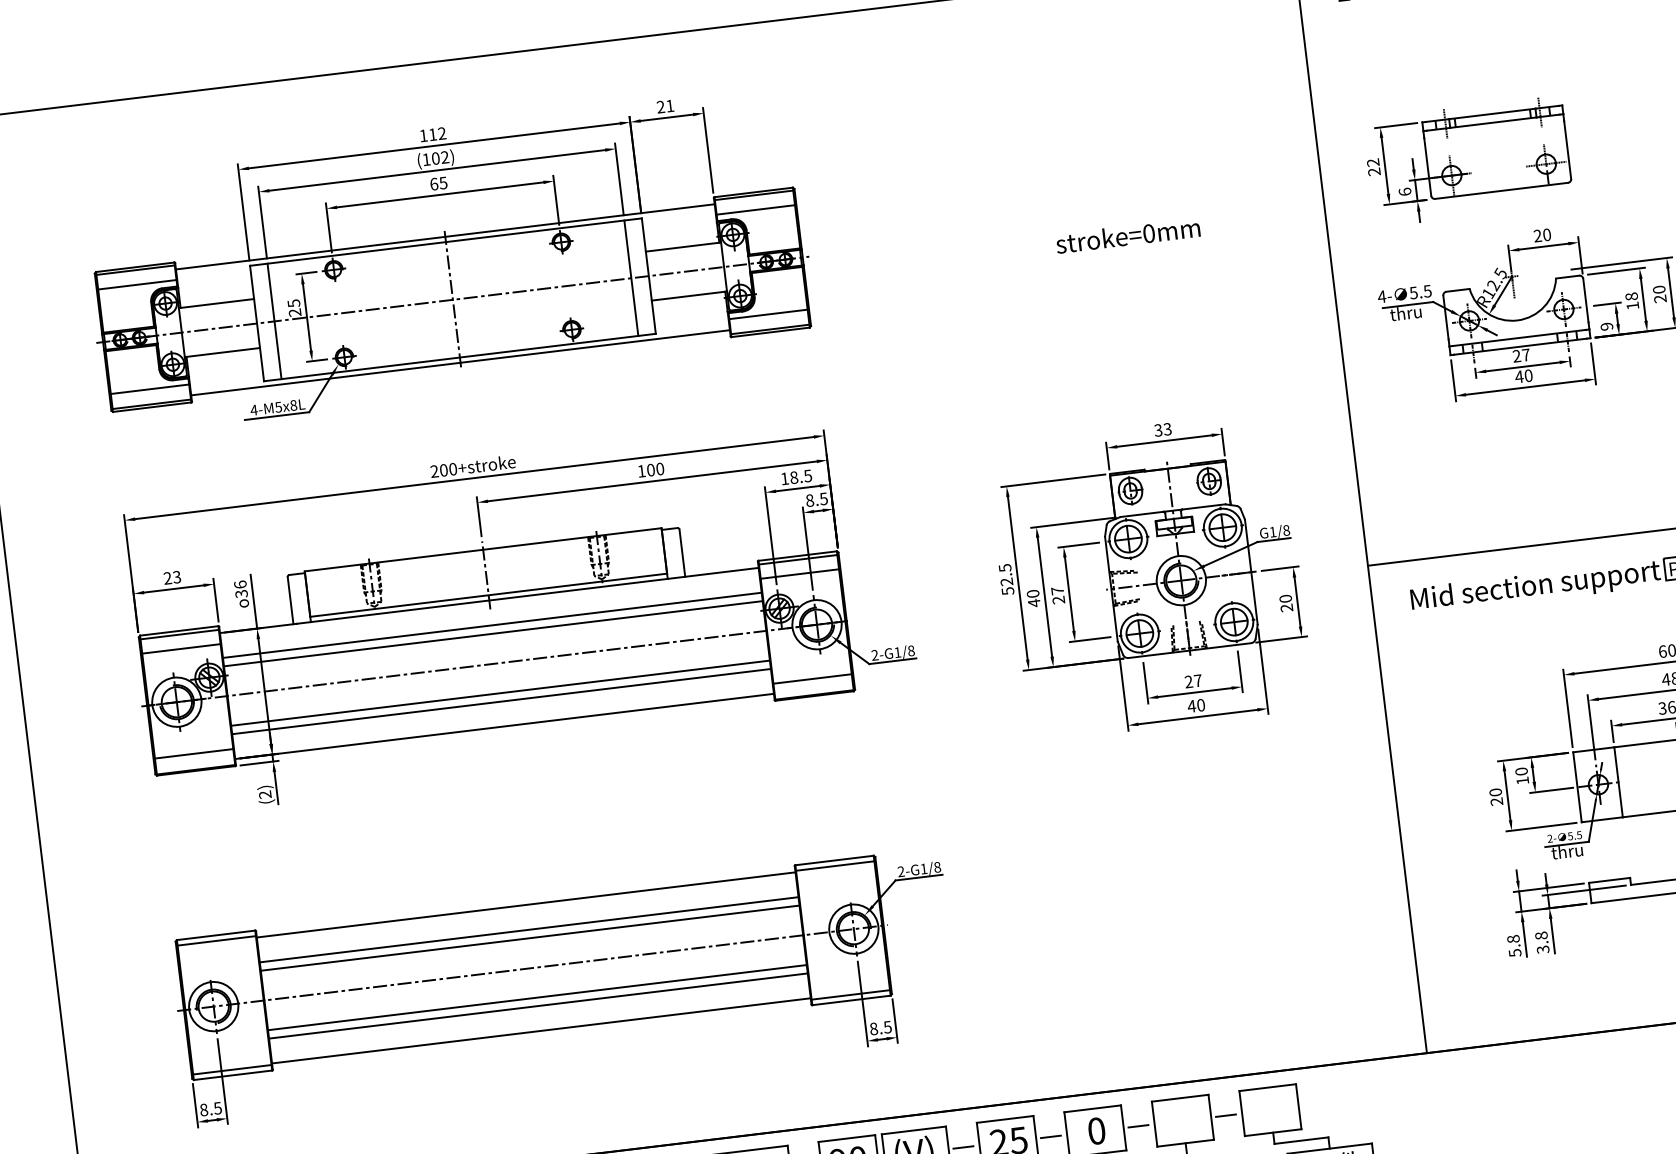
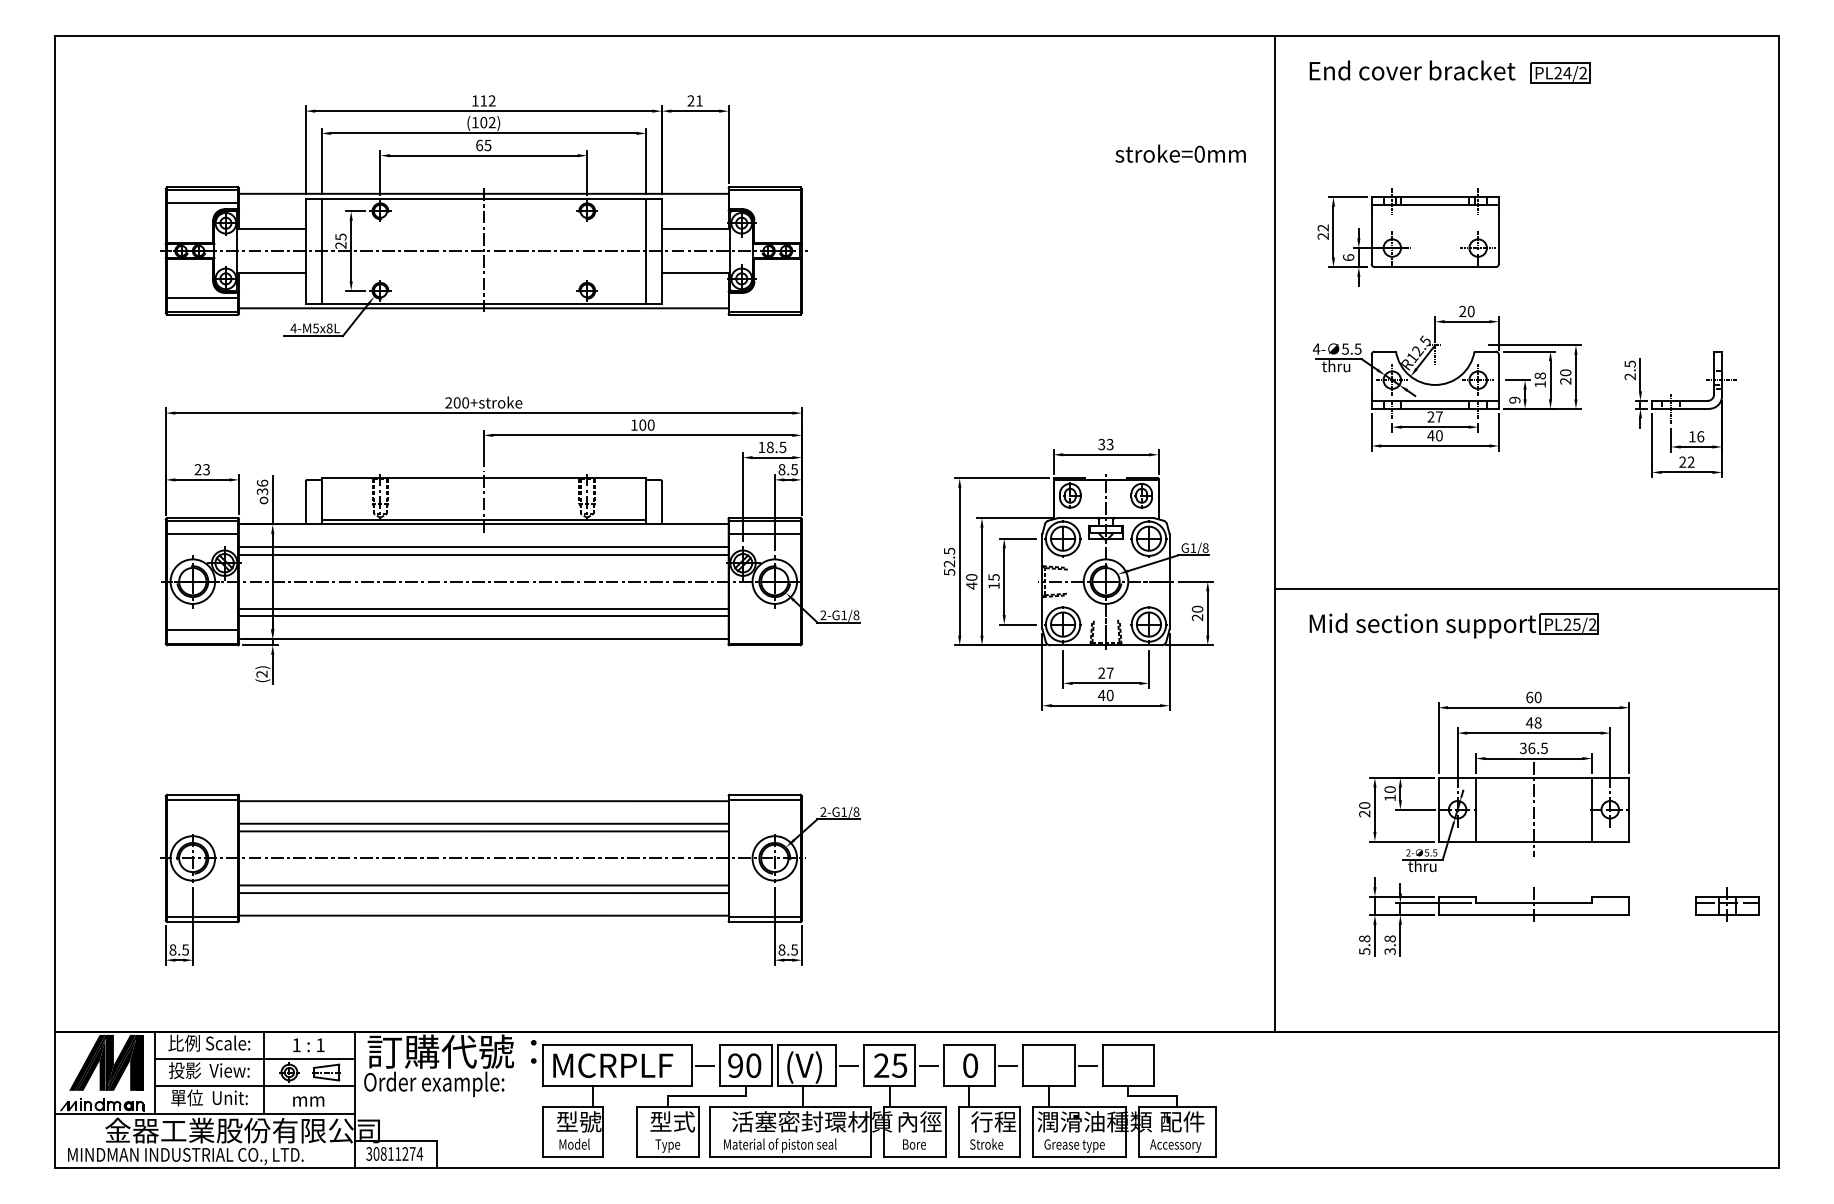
line: (755, 210) -> (764, 203), removed
text: (1127, 235) -> (1180, 153), moved
line: (767, 314) -> (764, 298), removed
text: (1057, 595) -> (993, 581), 27 -> 15
line: (812, 678) -> (764, 629), removed

